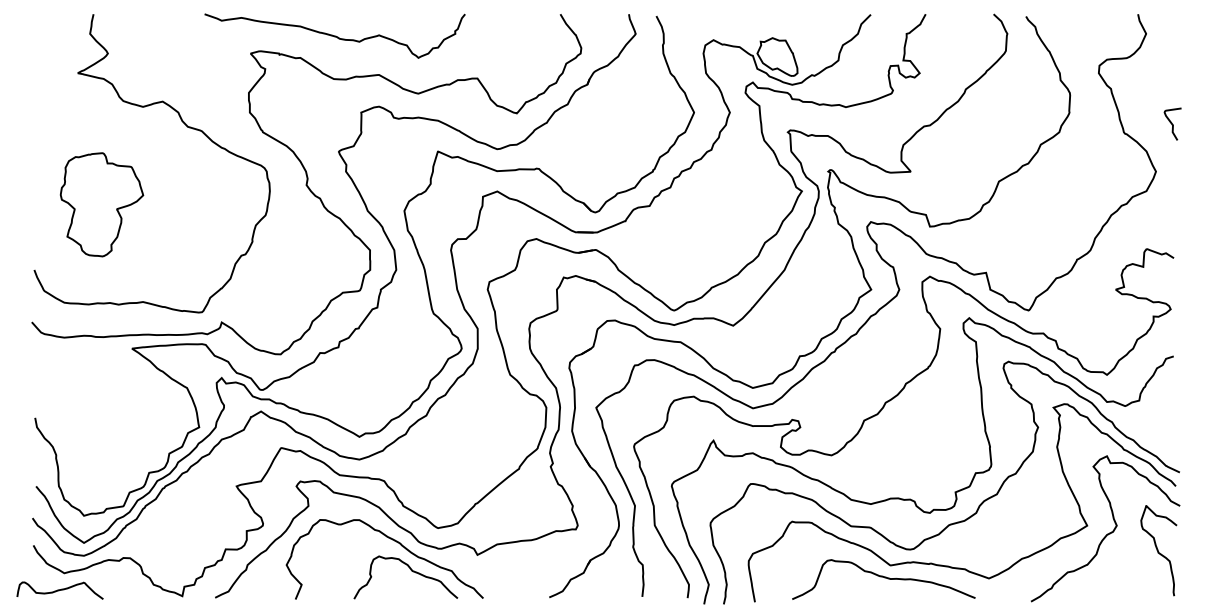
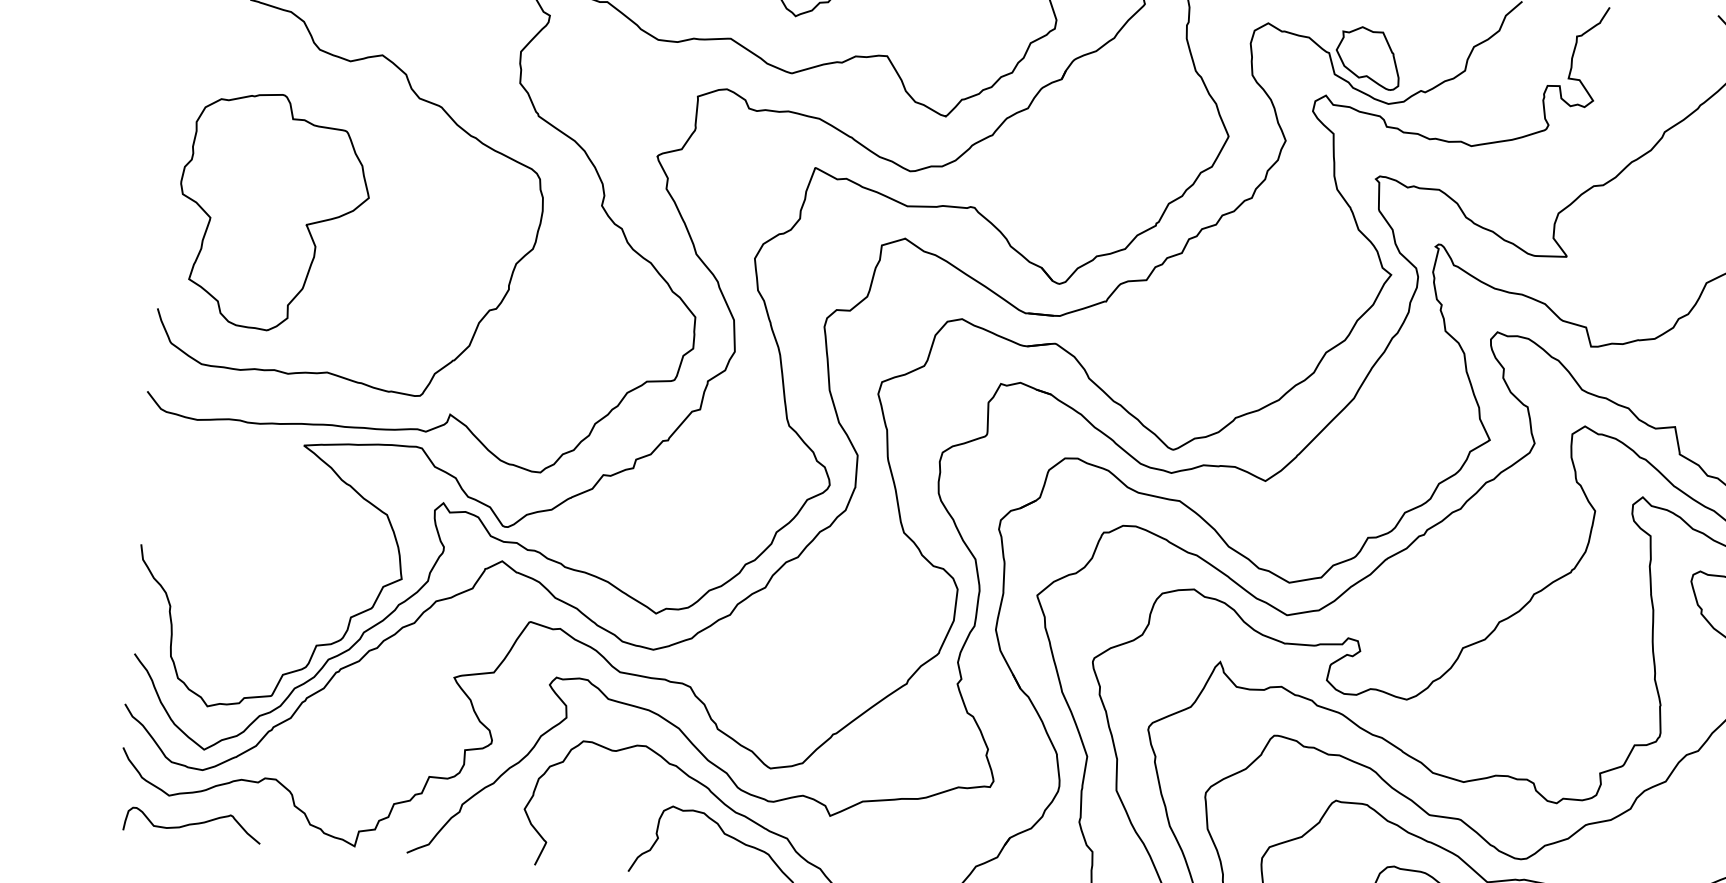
part: (101, 204) -> (272, 212), size x1.43
curve: (59, 590) -> (191, 824), moved

